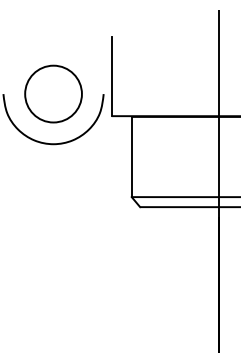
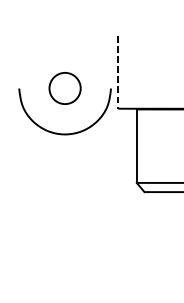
line: (111, 76) -> (118, 72), solid -> dashed
circle: (53, 93) -> (65, 87), size x0.6

